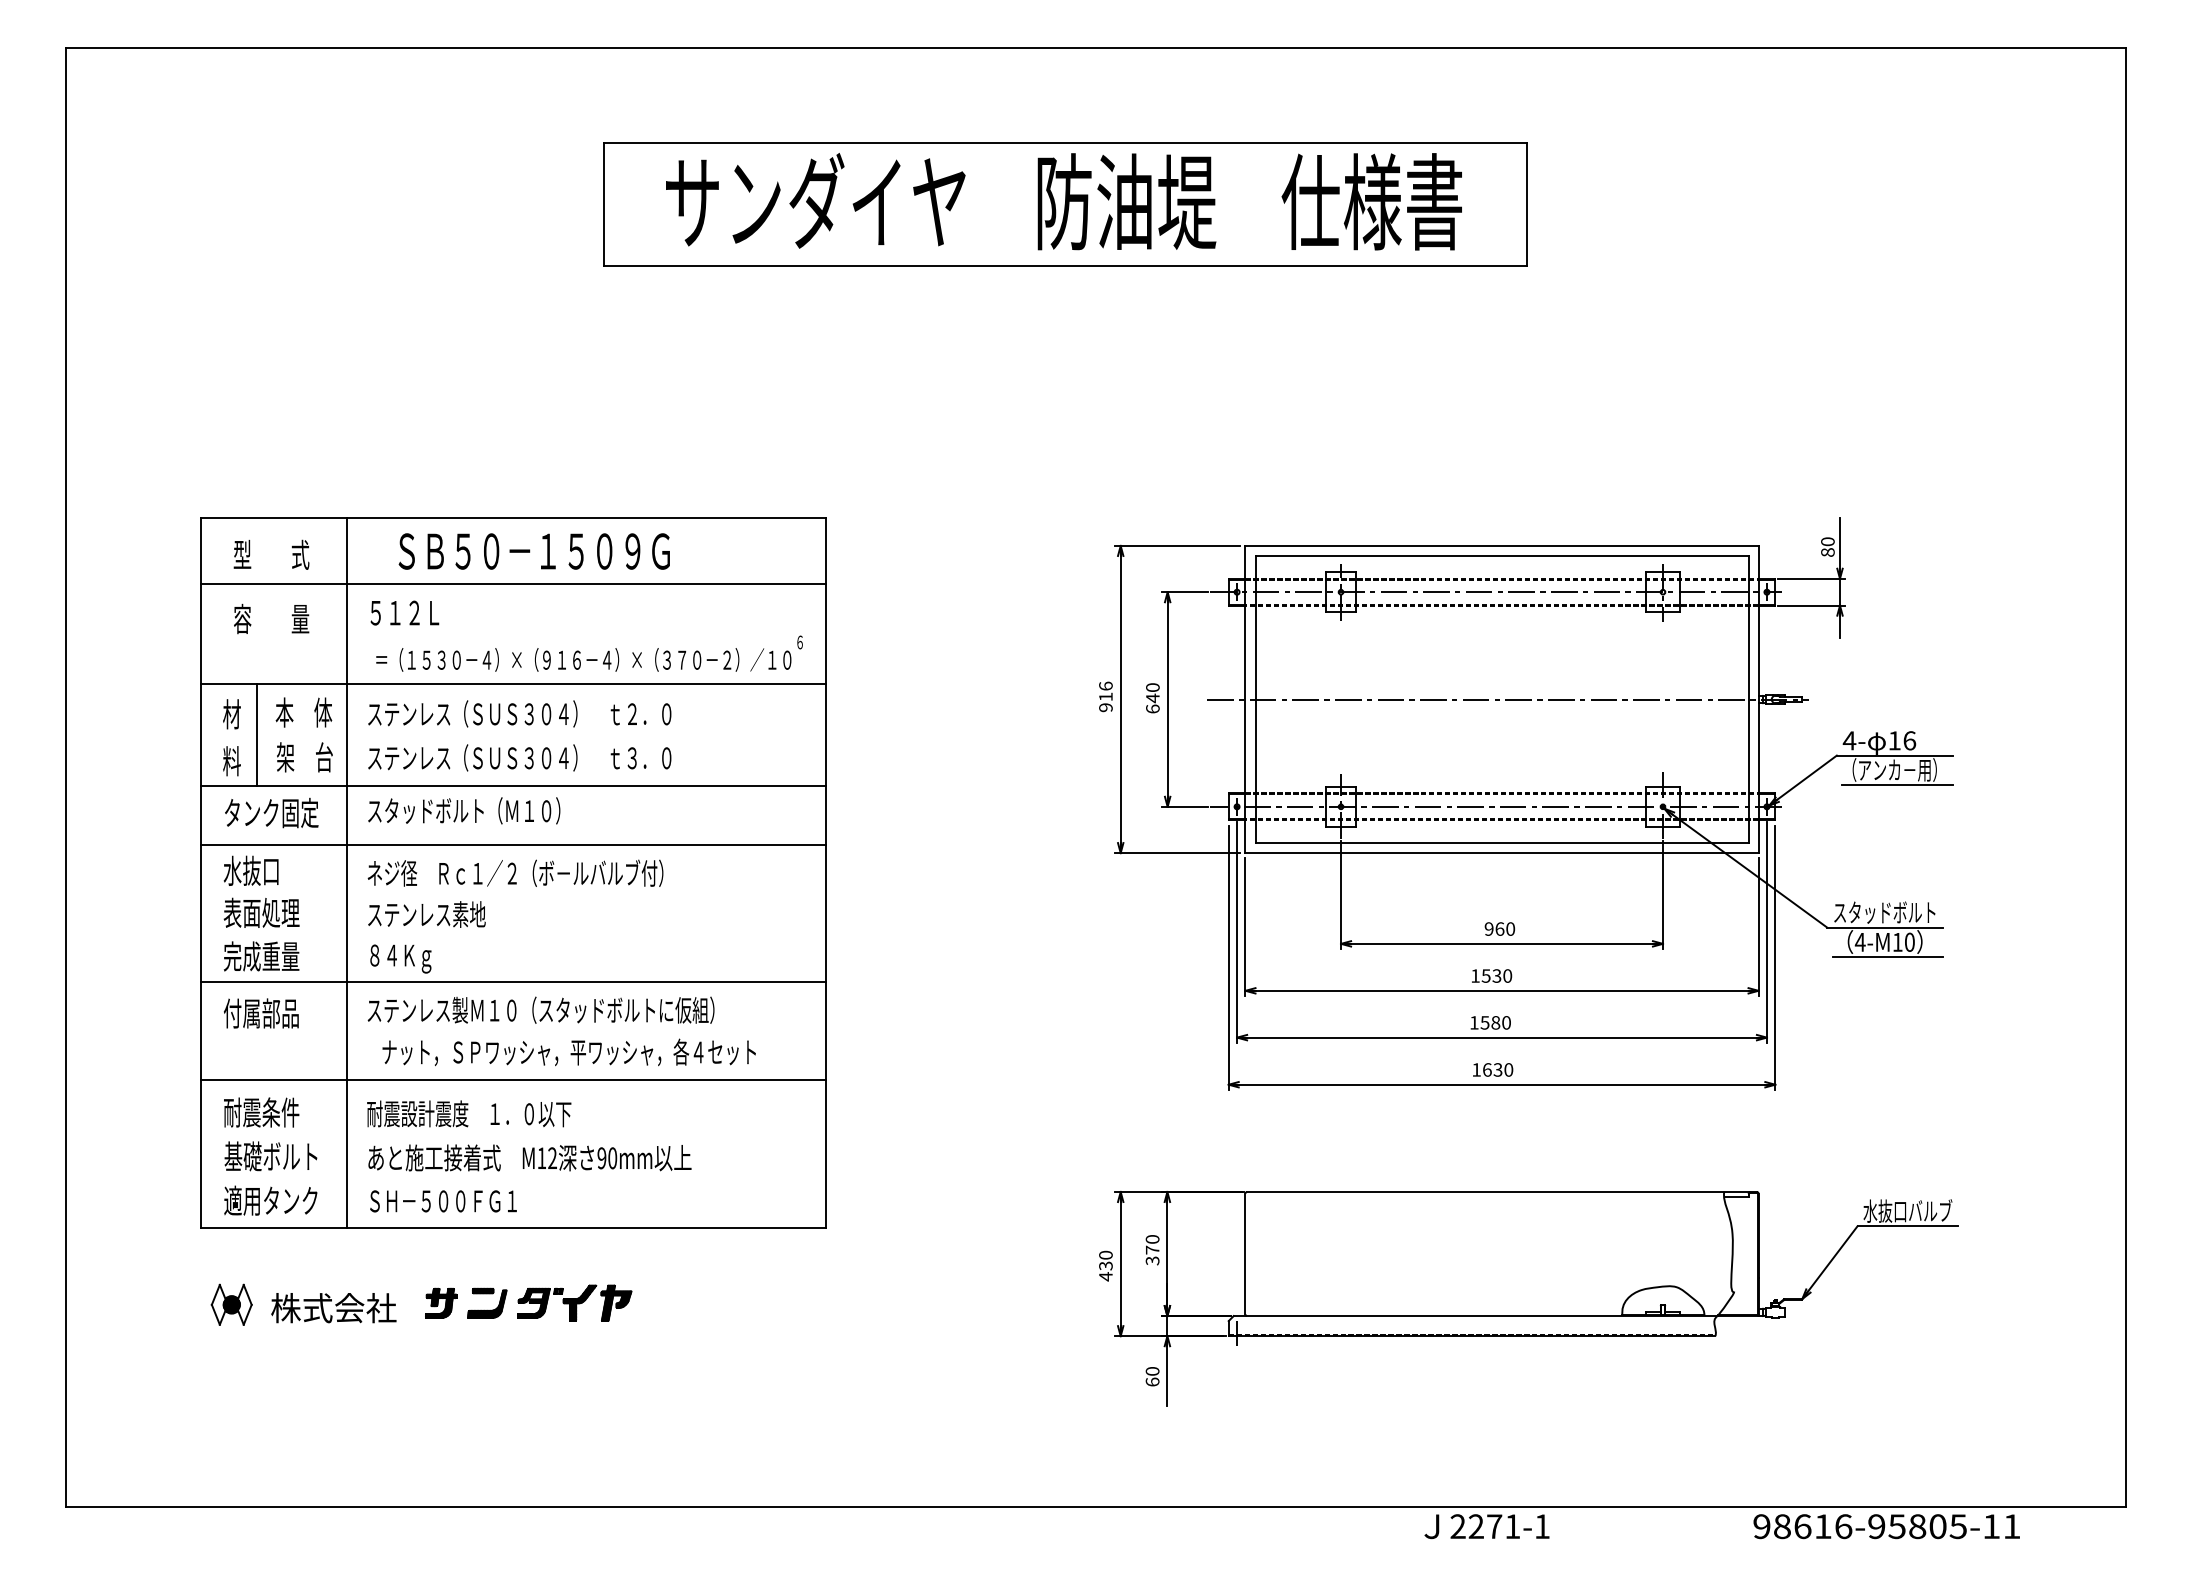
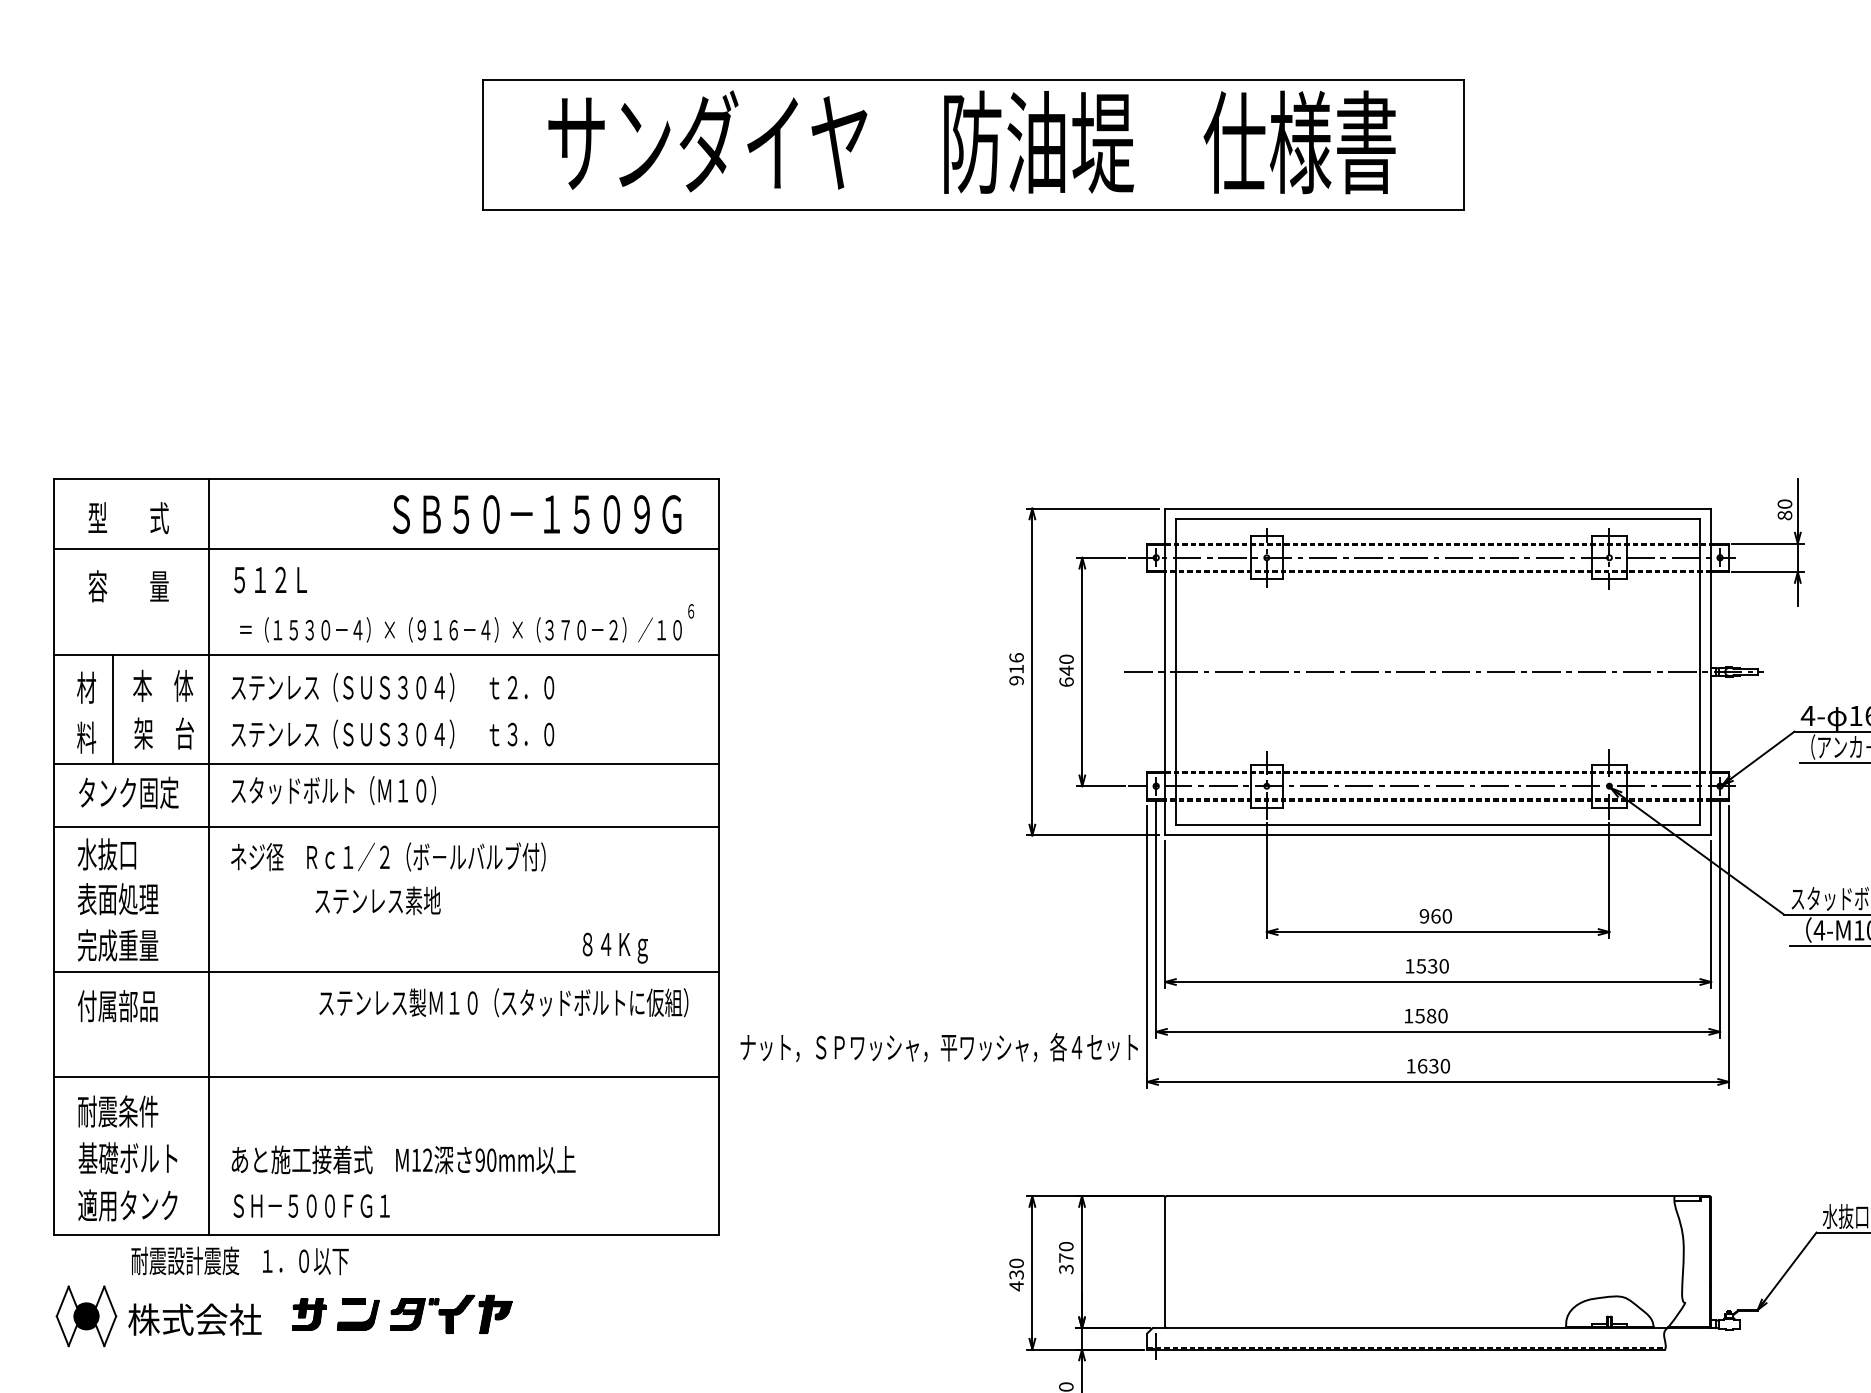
text: (533, 551) -> (536, 514), moved
text: (426, 914) -> (377, 900), moved
text: (400, 958) -> (614, 947), moved
text: (540, 1009) -> (503, 1001), moved
text: (568, 1052) -> (938, 1047), moved
text: (469, 1113) -> (240, 1260), moved
part: (231, 1304) -> (86, 1315), size x1.4

